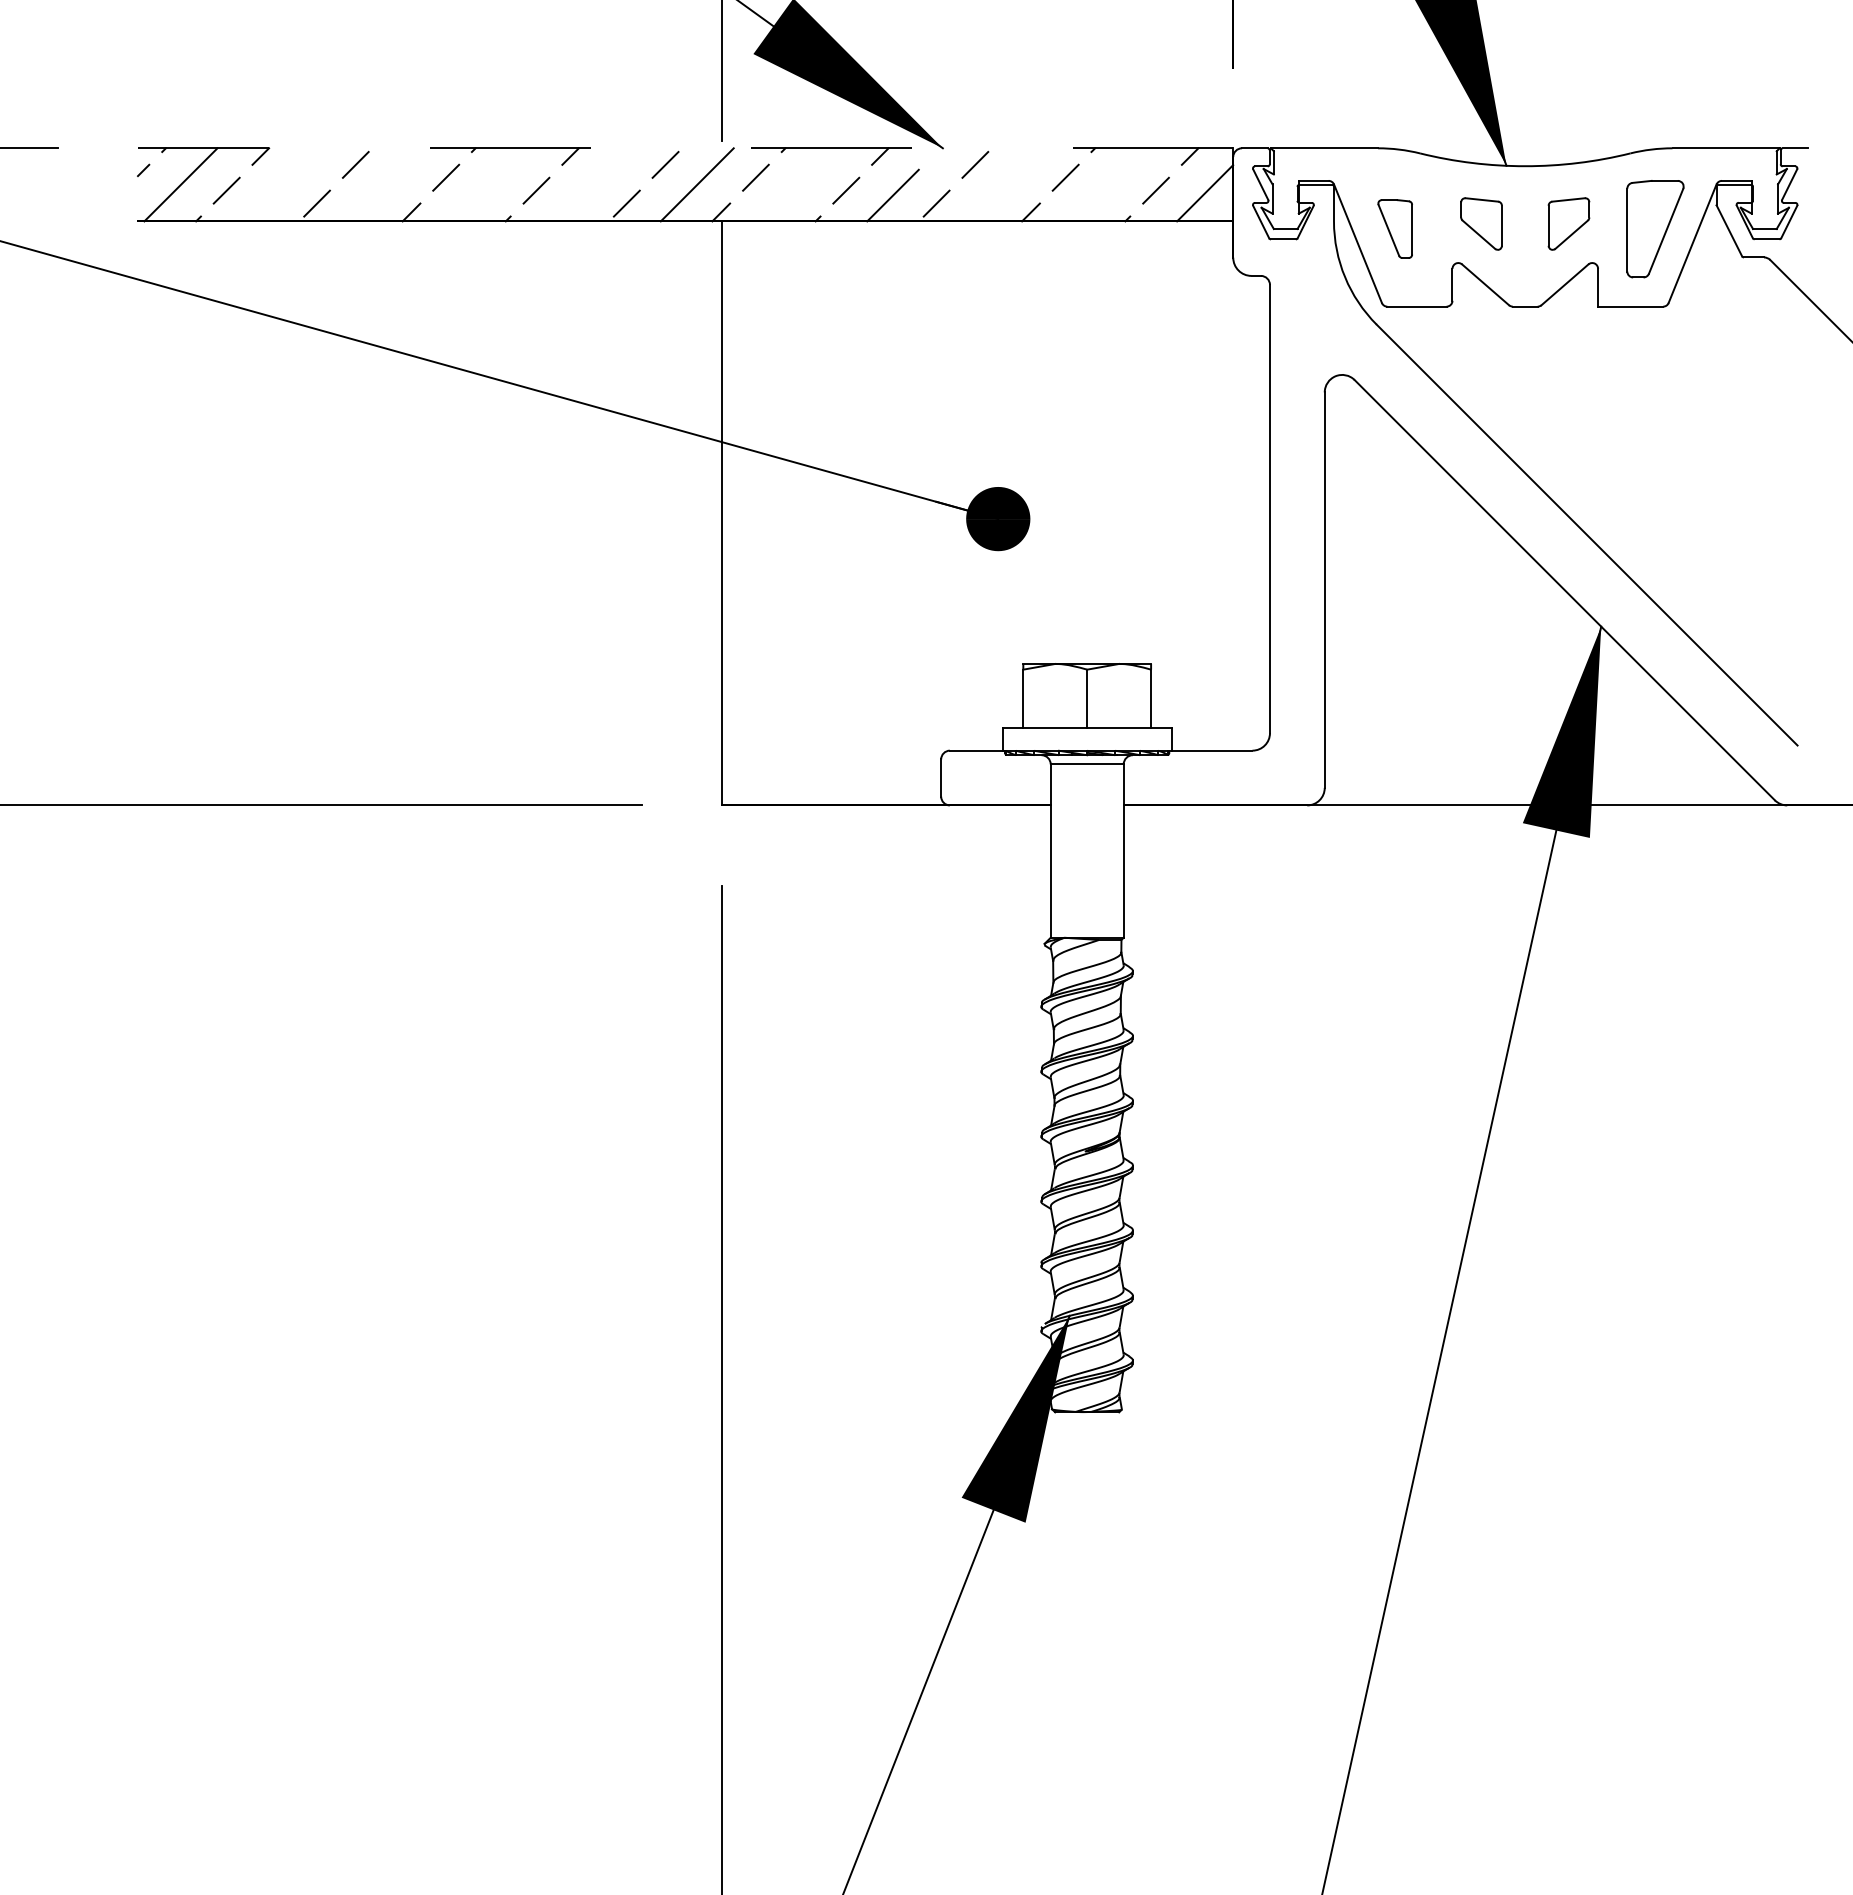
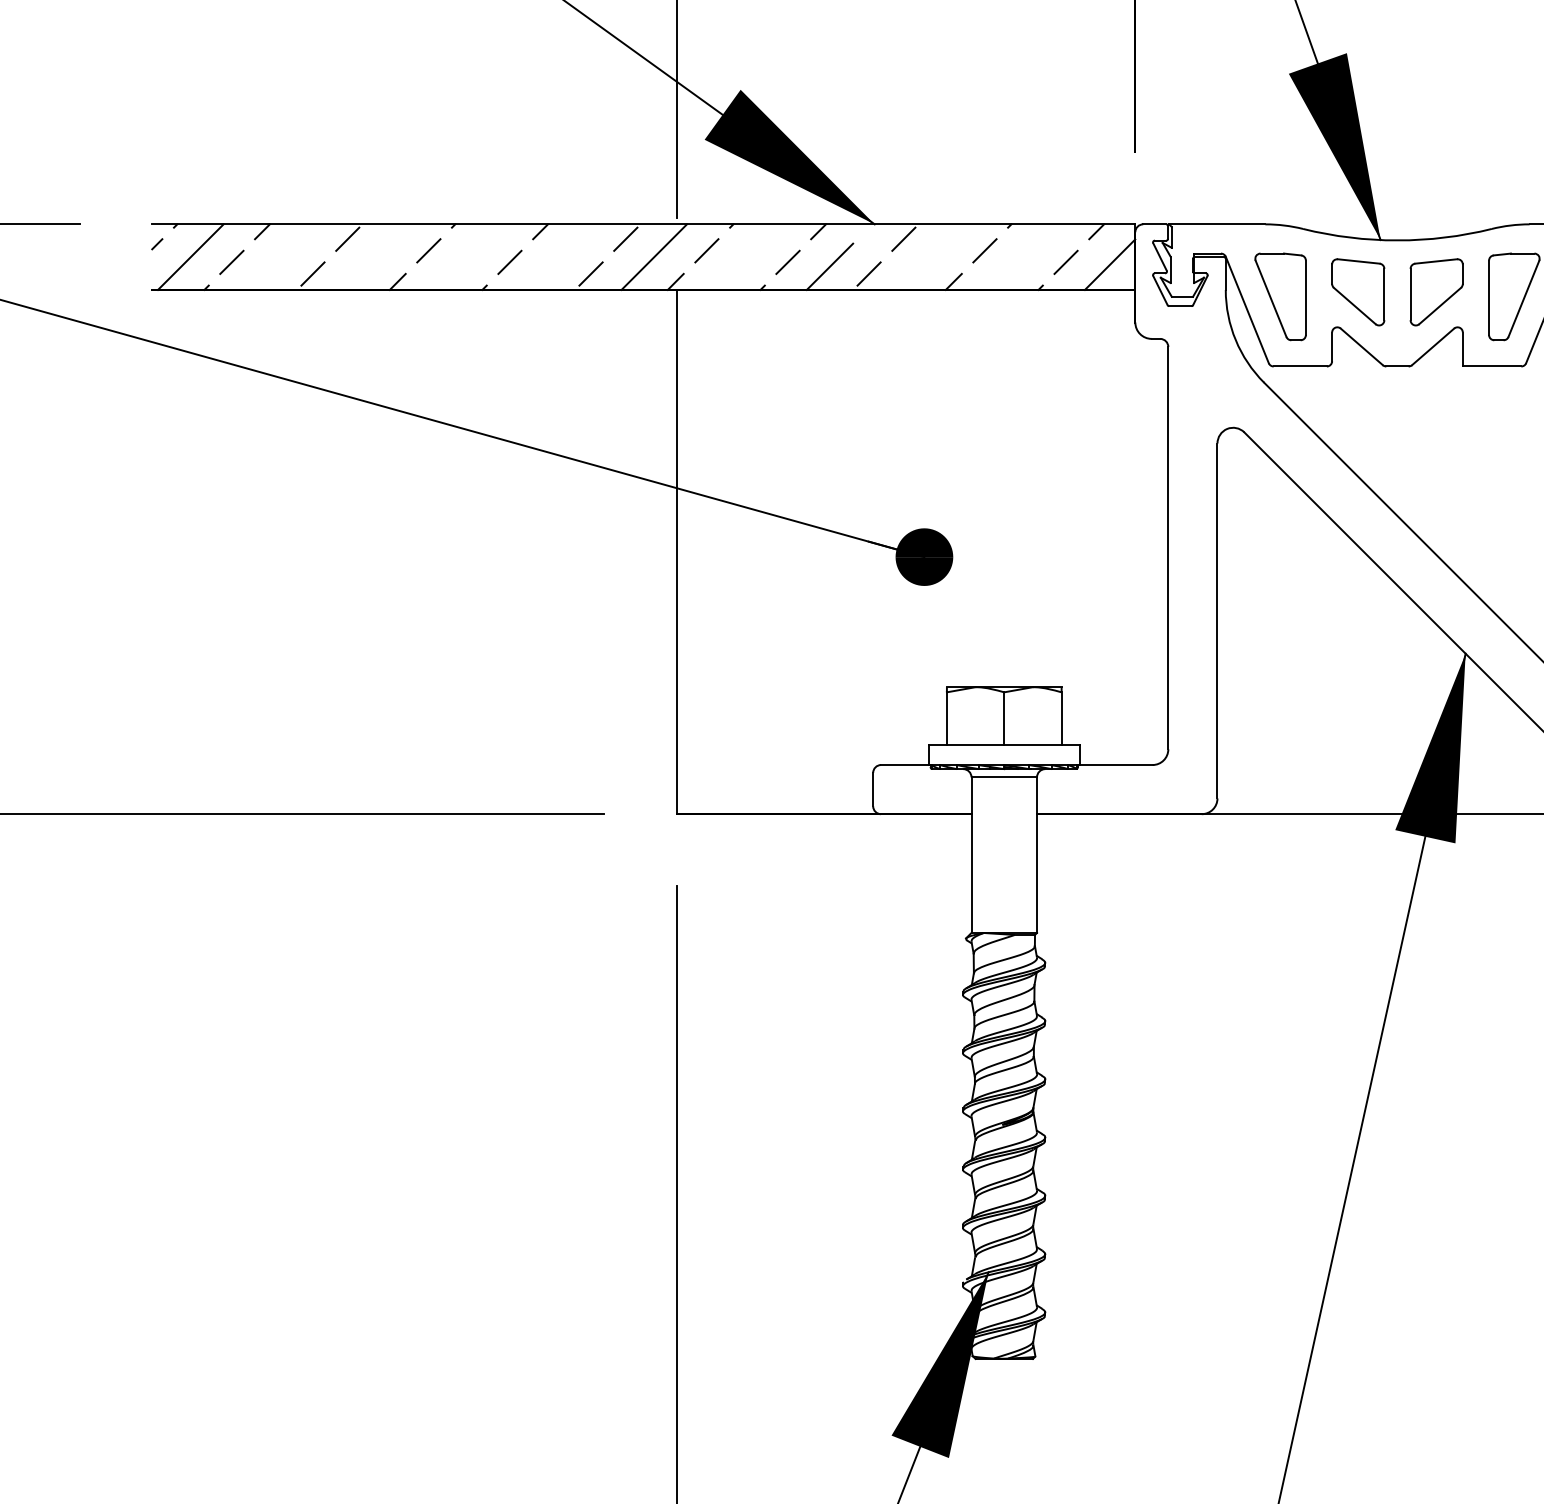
line: (685, 148) -> (643, 224), dashed -> solid
part: (1481, 223) -> (1358, 291), size x1.43
part: (1568, 223) -> (1436, 291), size x1.43
part: (1395, 228) -> (1280, 296), size x1.67

